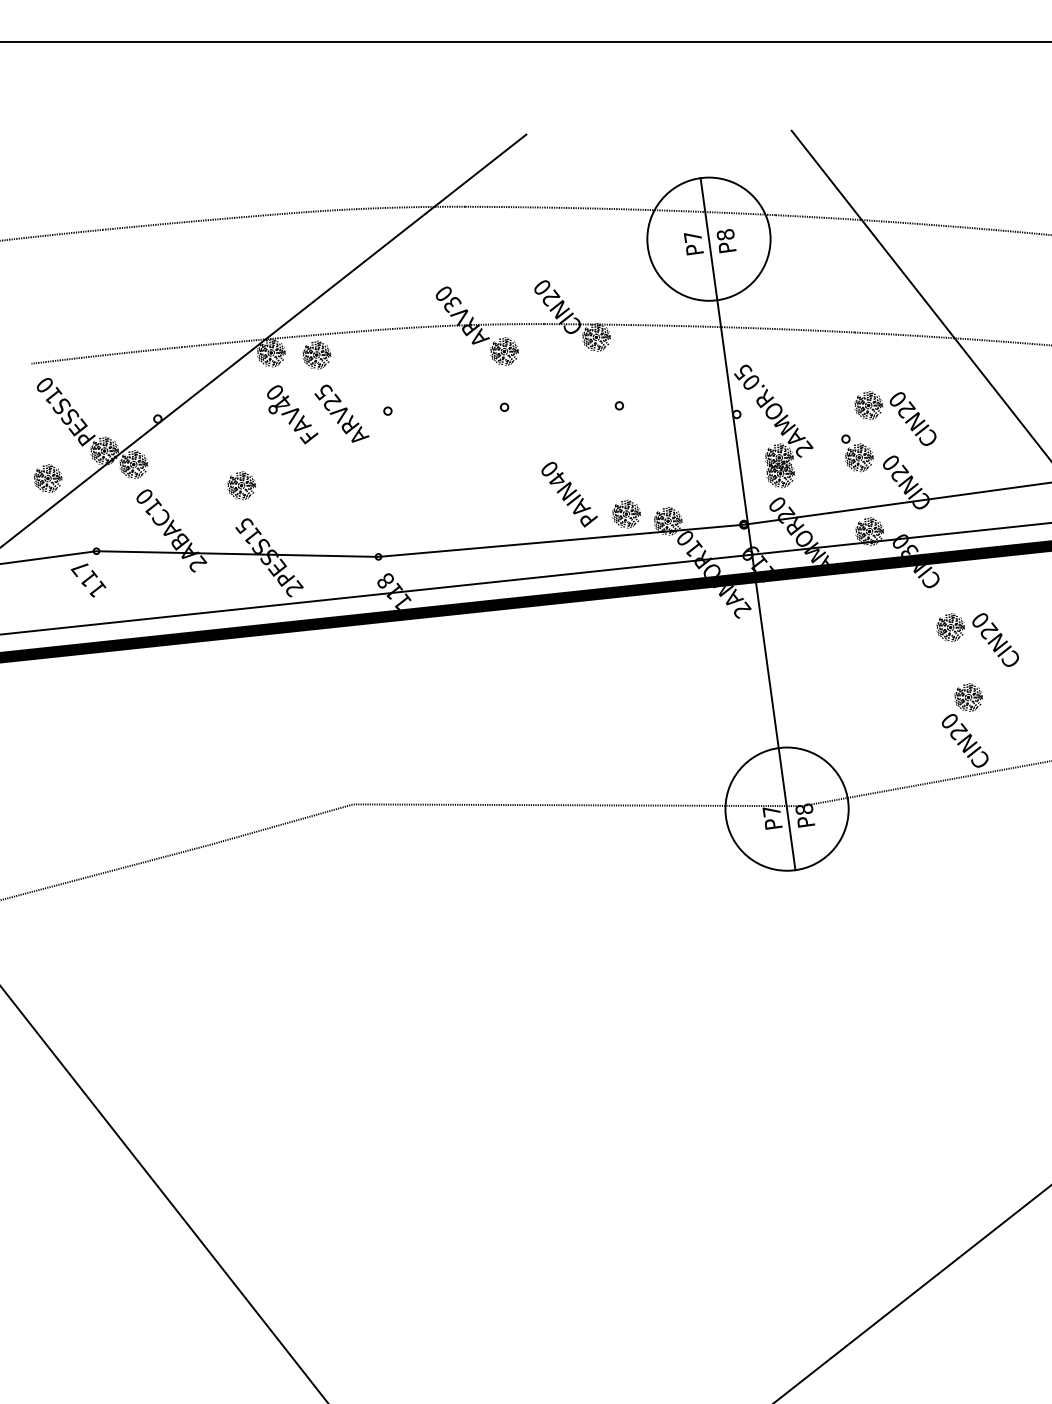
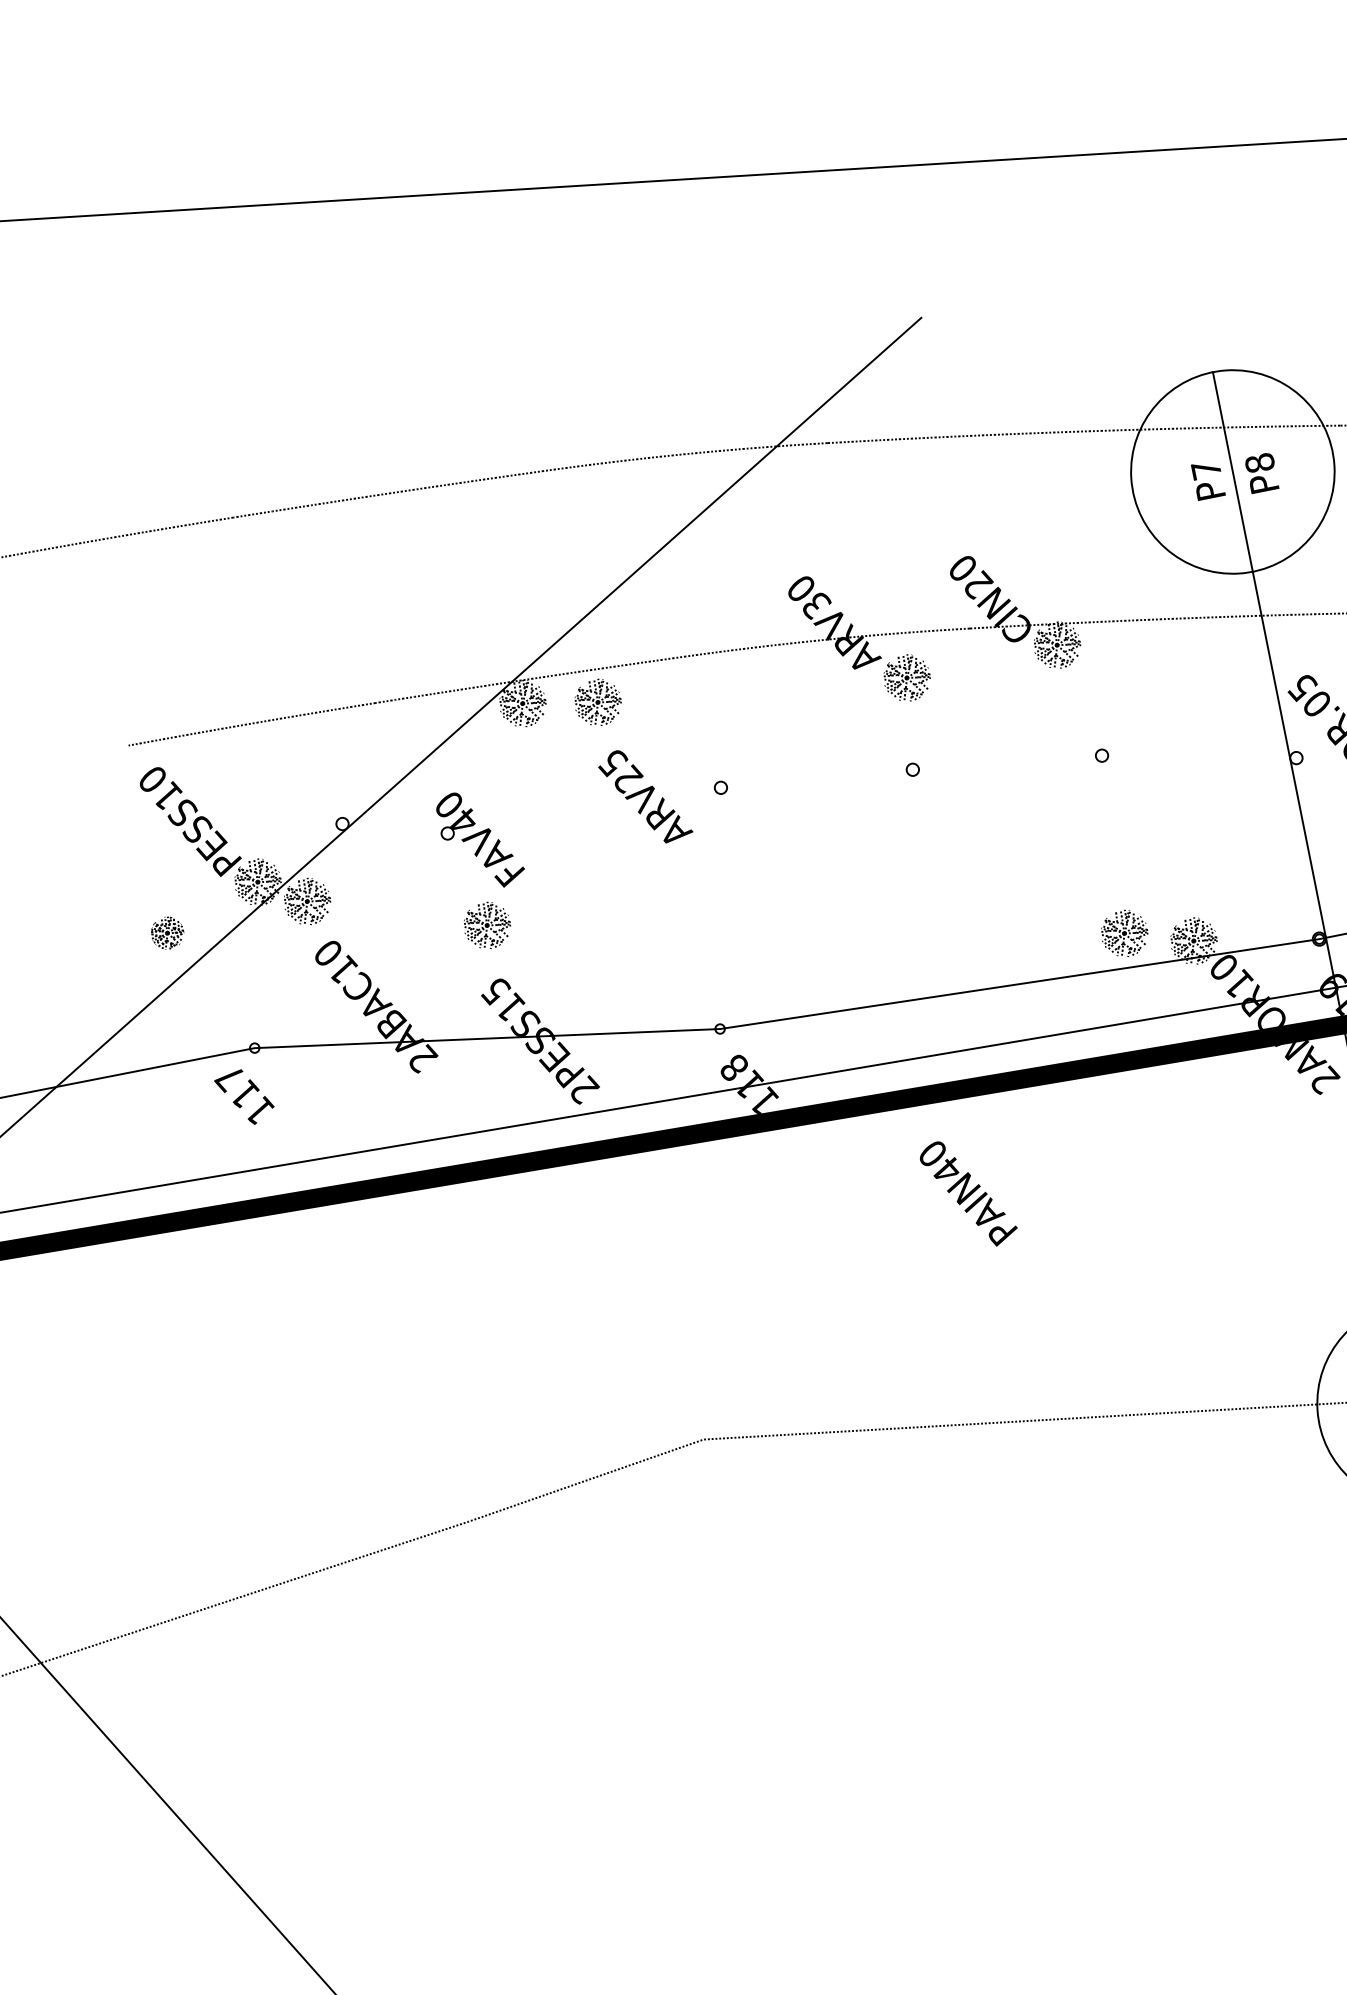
part: (292, 414) -> (480, 839), moved
part: (48, 478) -> (168, 933), size x0.7
text: (569, 494) -> (968, 1193), moved

